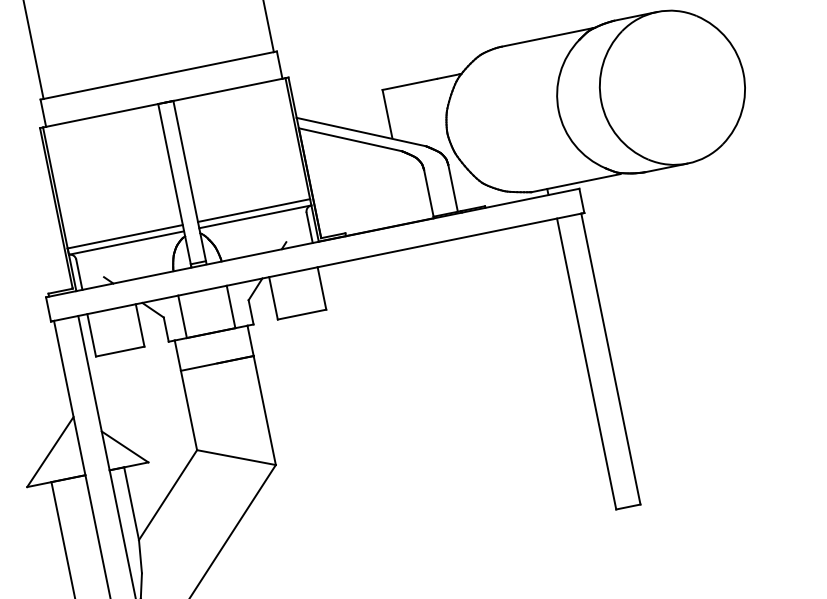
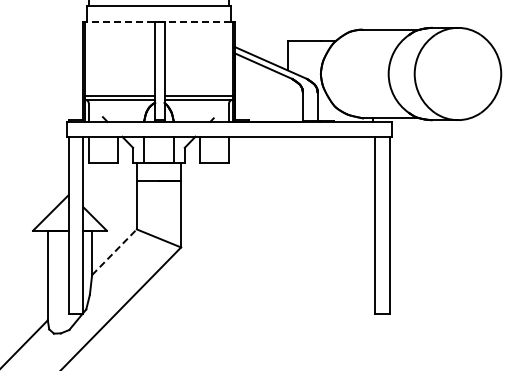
line: (163, 103) -> (158, 22), solid -> dashed
line: (168, 495) -> (114, 252), solid -> dashed

